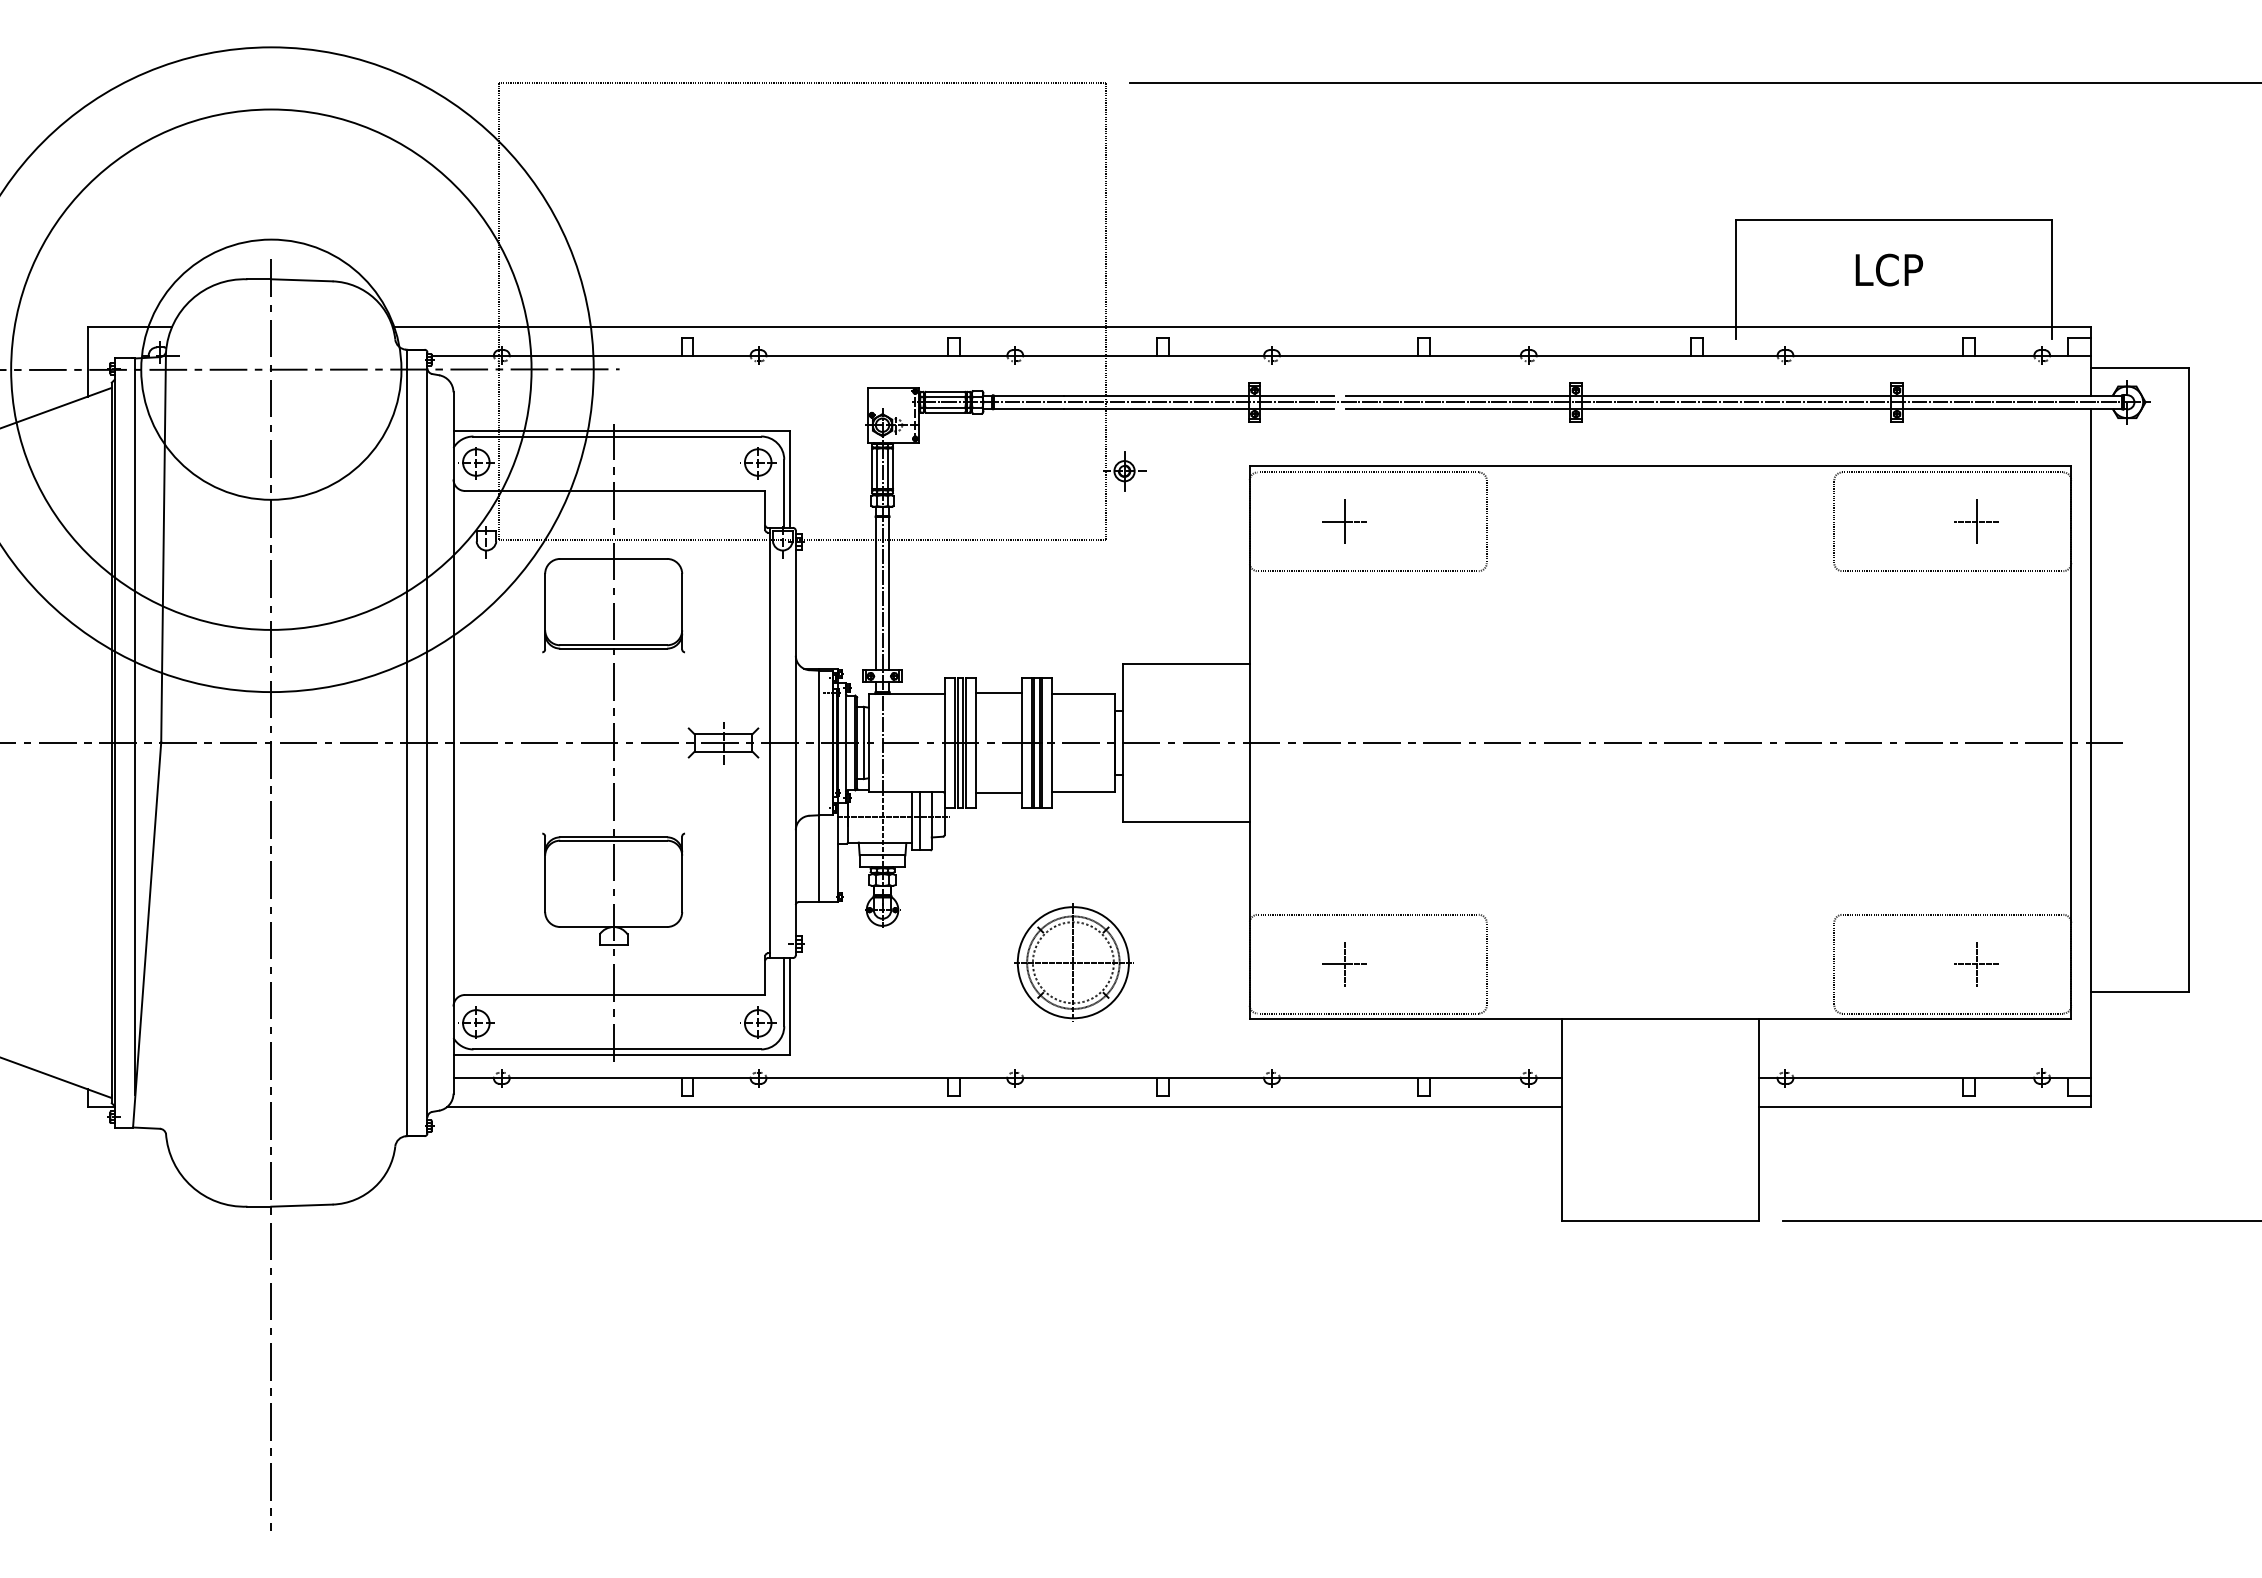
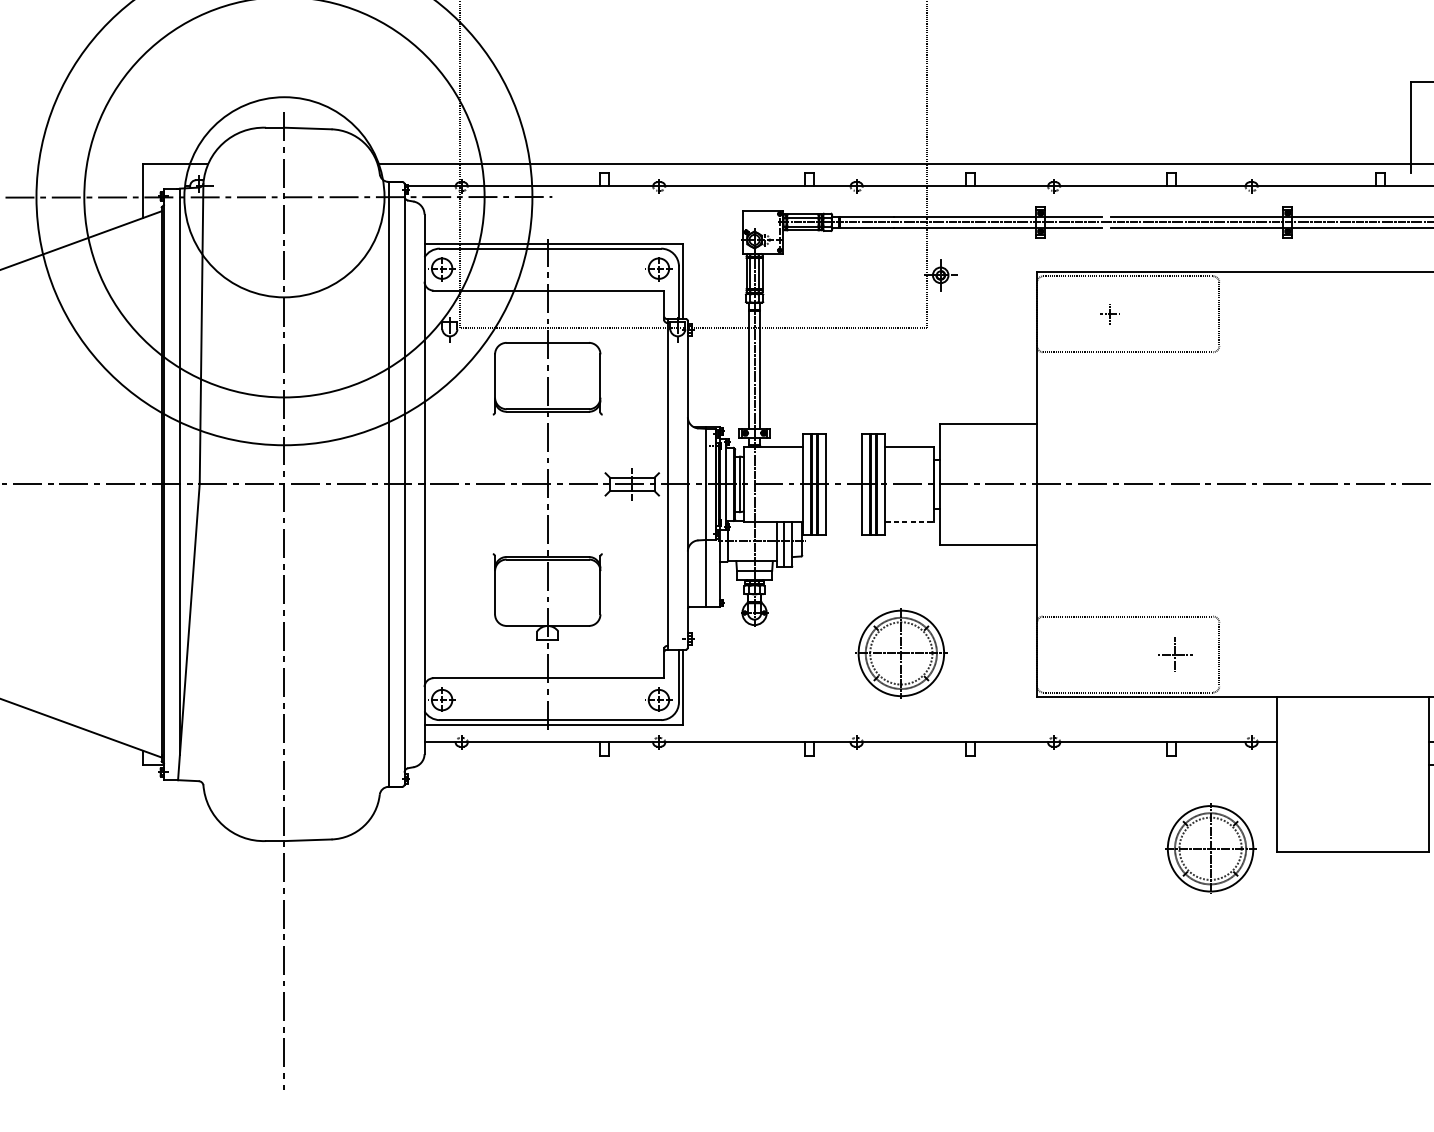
part: (1344, 521) -> (1109, 314), size x0.6
line: (998, 692) -> (843, 445), removed
line: (1083, 792) -> (909, 522), solid -> dashed
line: (998, 793) -> (843, 523), removed
part: (1344, 964) -> (1175, 654), moved
line: (1003, 1107) -> (847, 764), removed
part: (1475, 1216) -> (1210, 848), added

